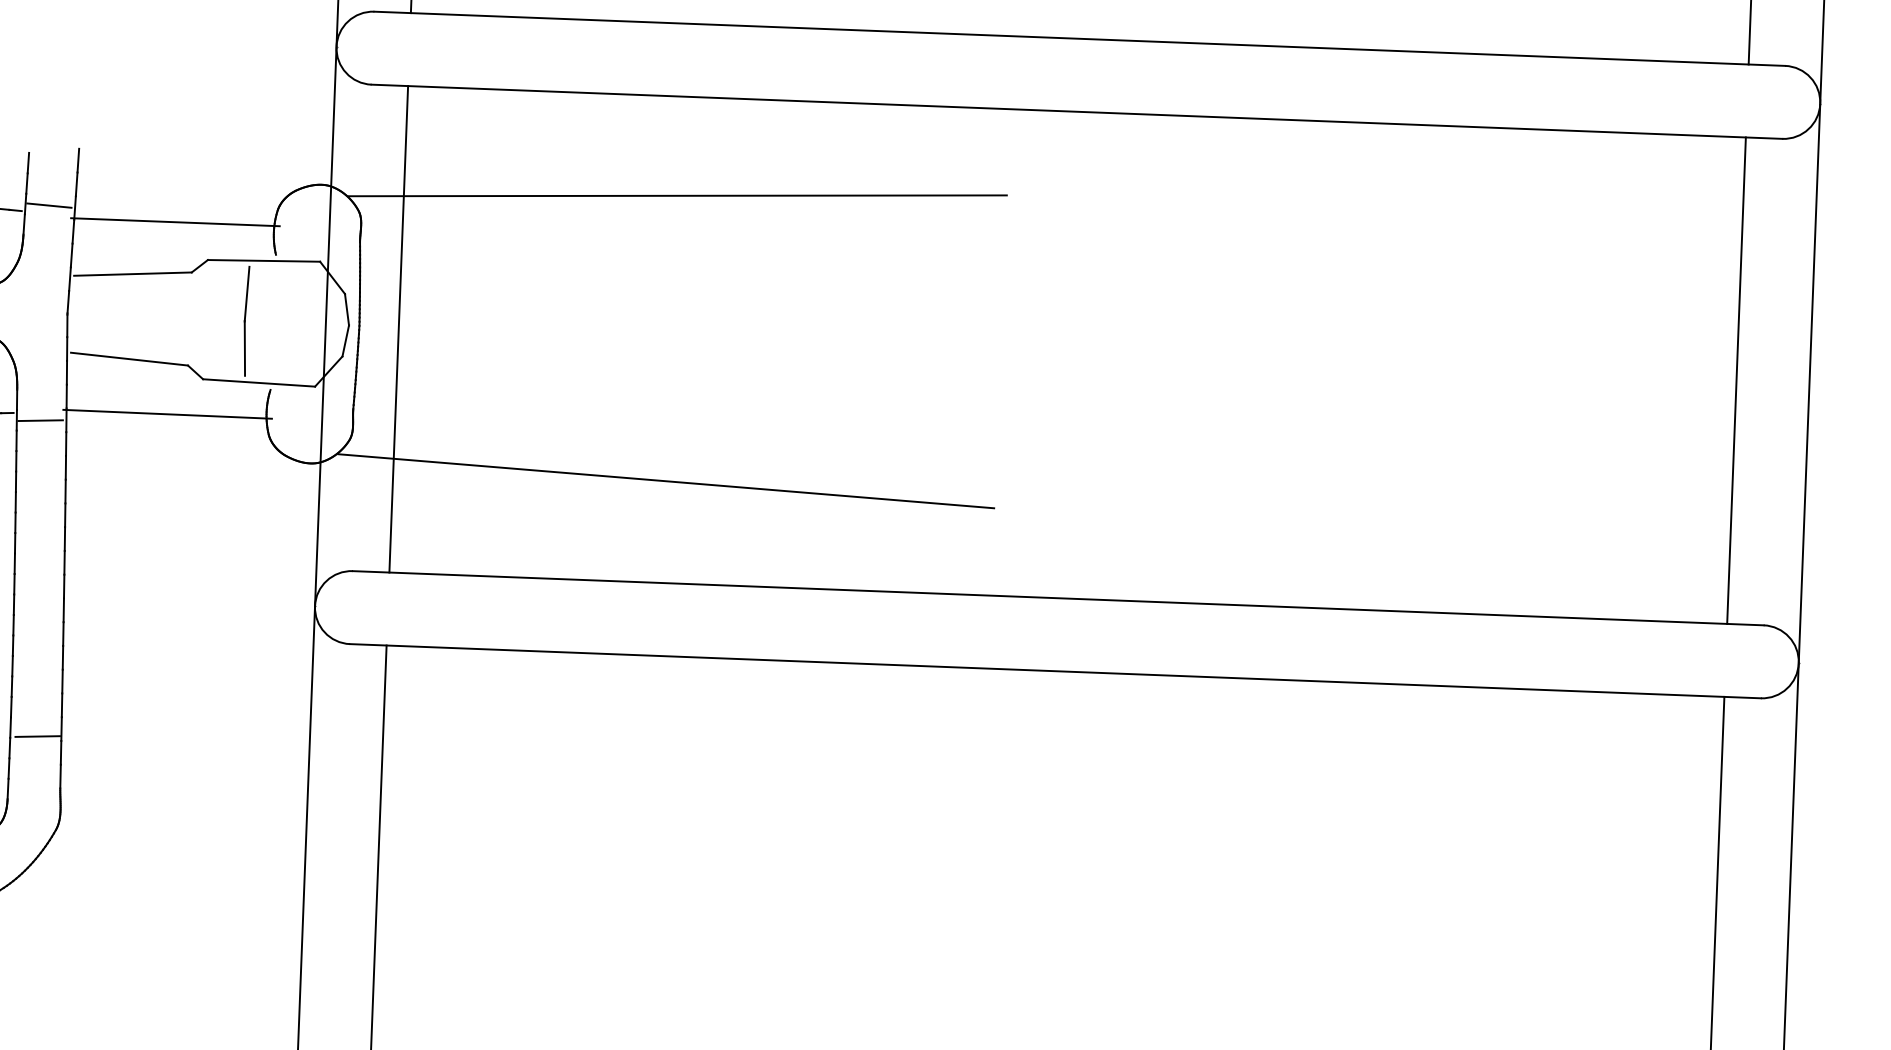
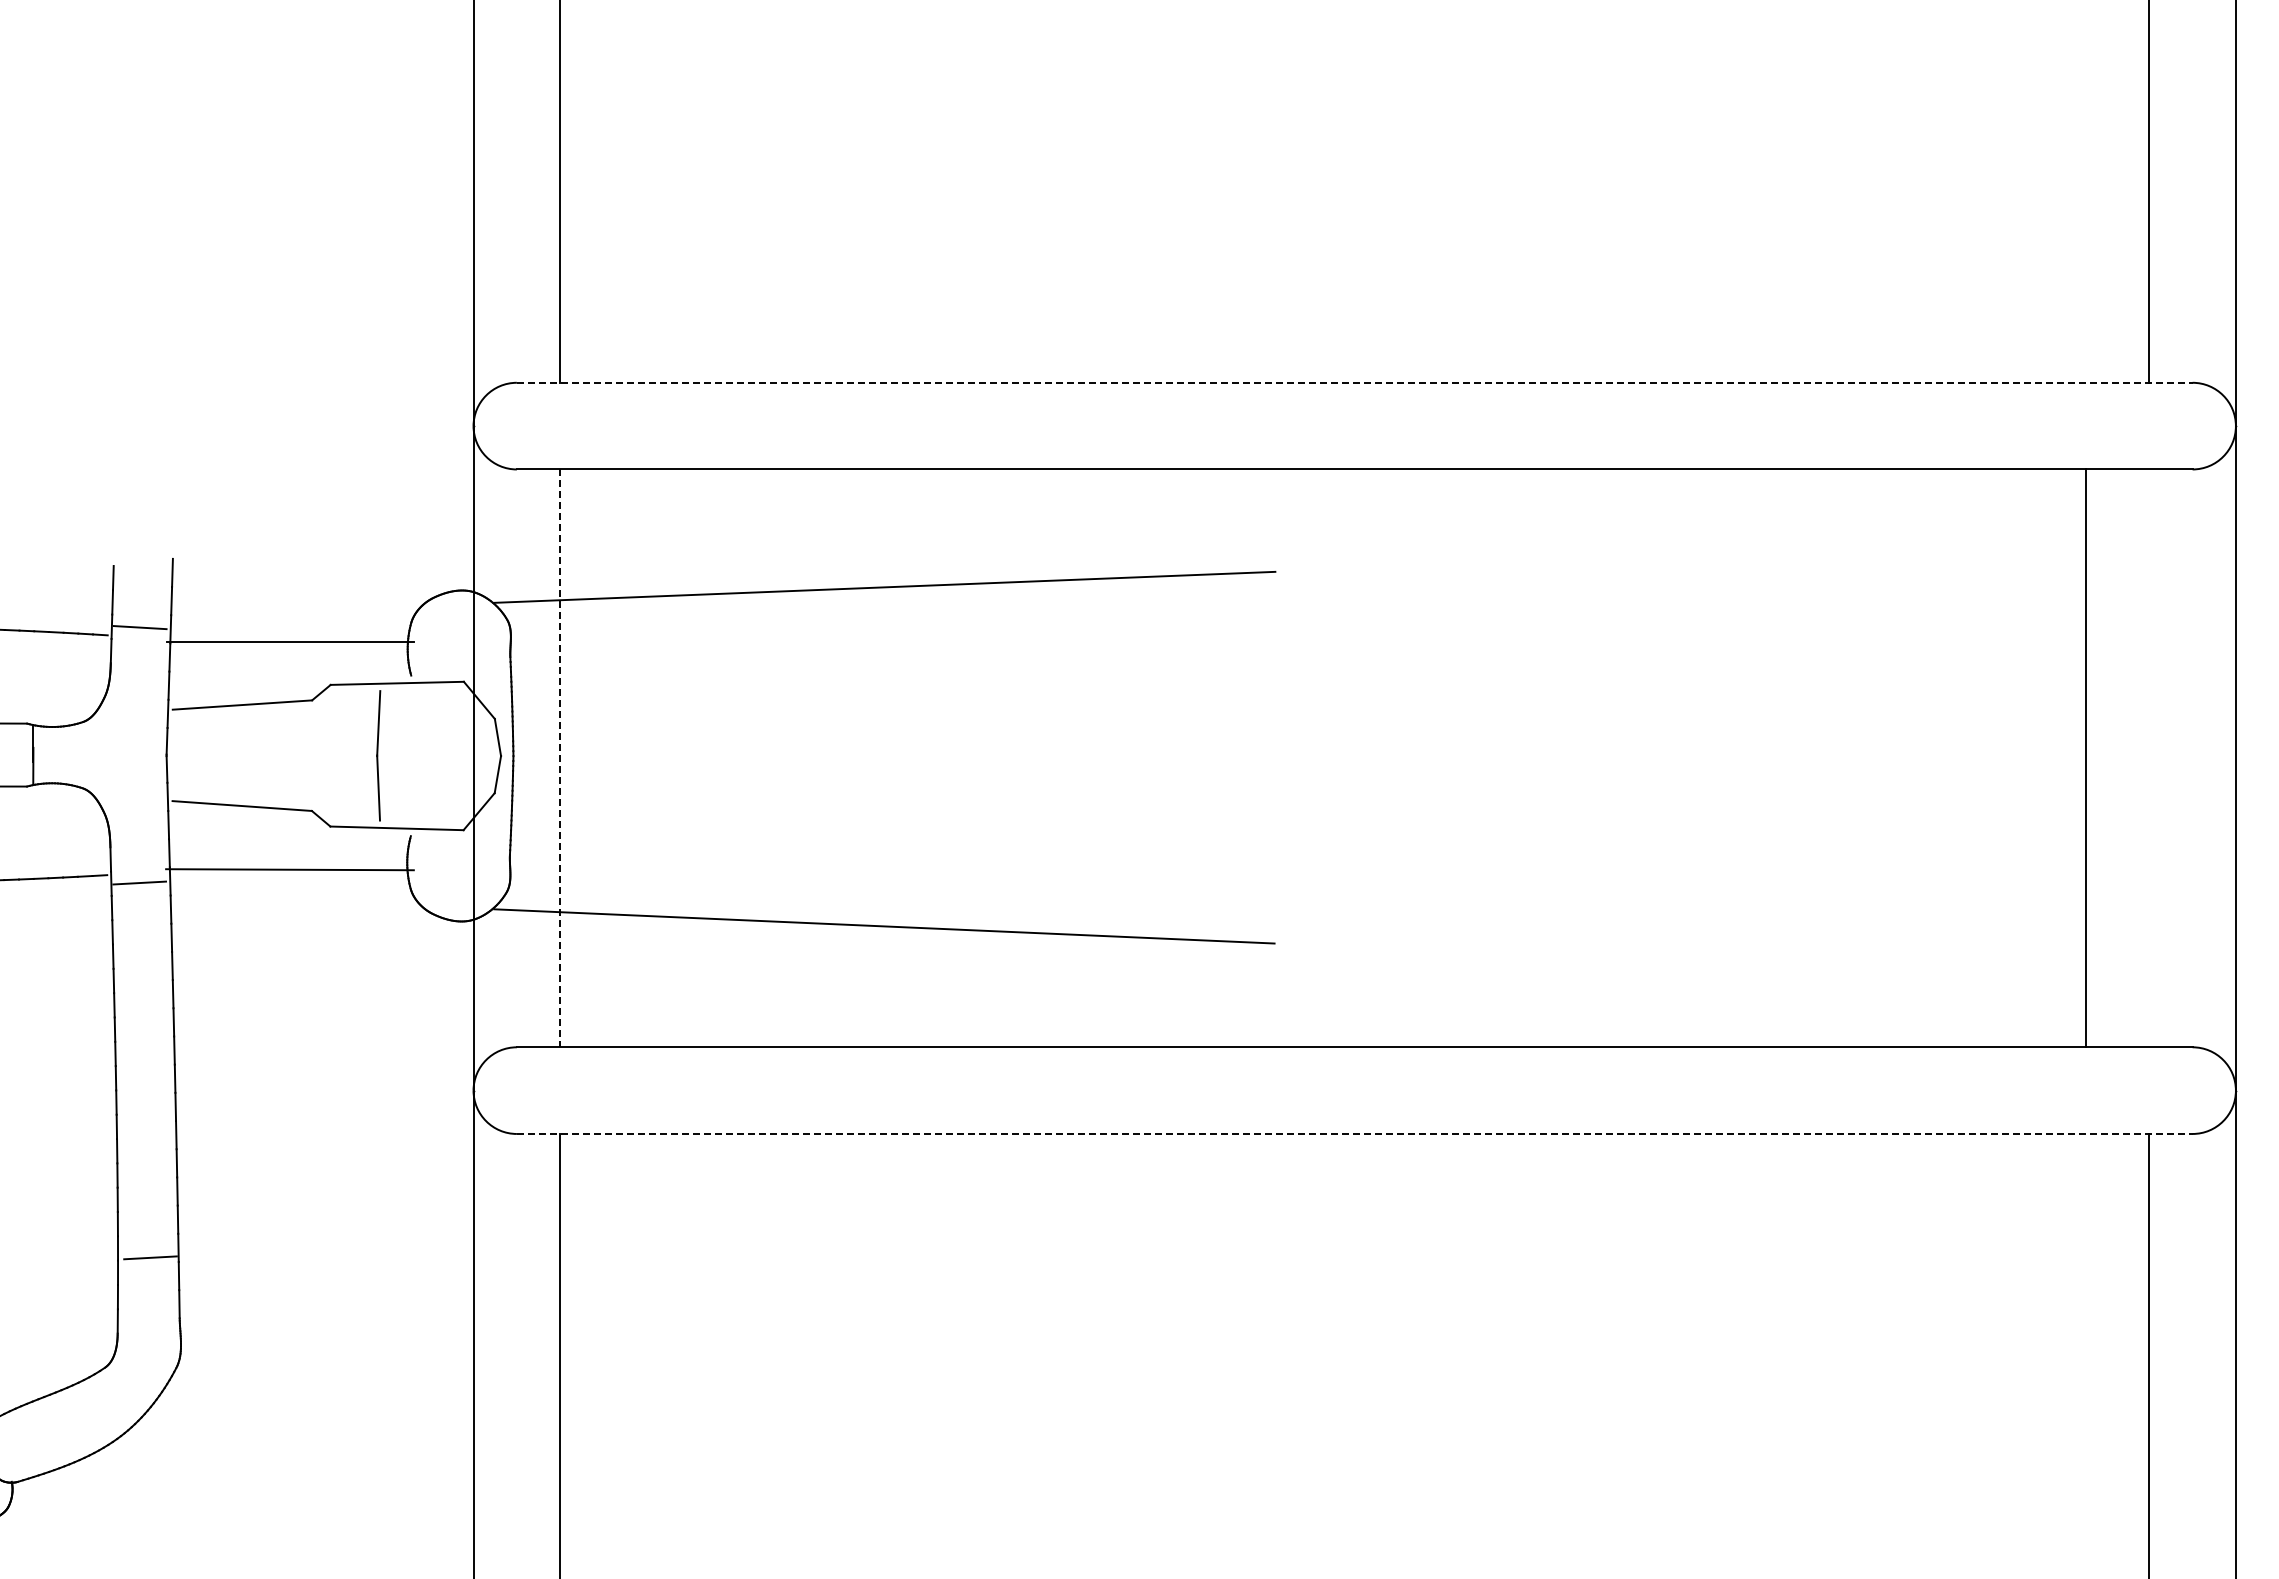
line: (1079, 38) -> (1354, 382), solid -> dashed
line: (398, 329) -> (560, 758), solid -> dashed
line: (1736, 380) -> (2086, 758), moved
line: (1055, 670) -> (1354, 1133), solid -> dashed

